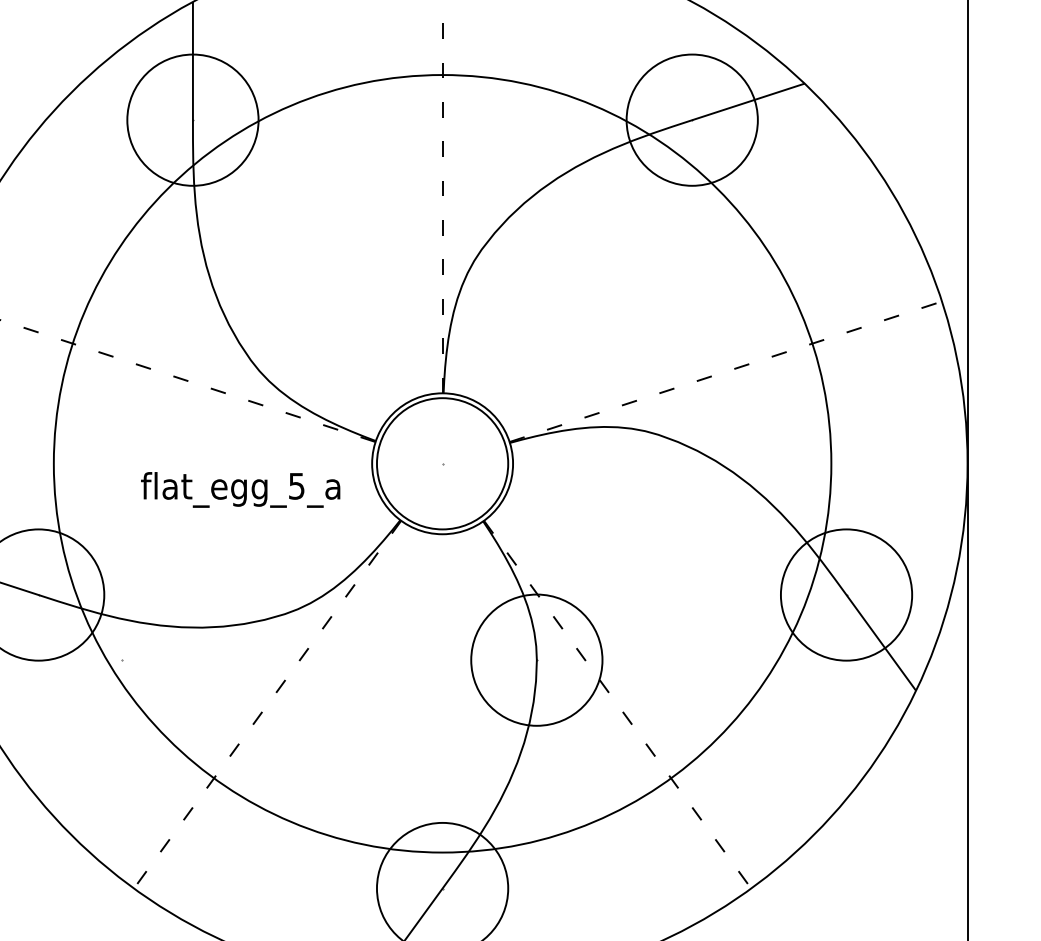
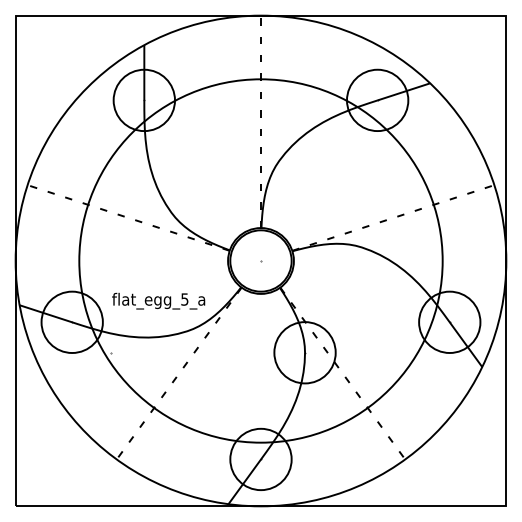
text: (240, 488) -> (158, 300), moved

